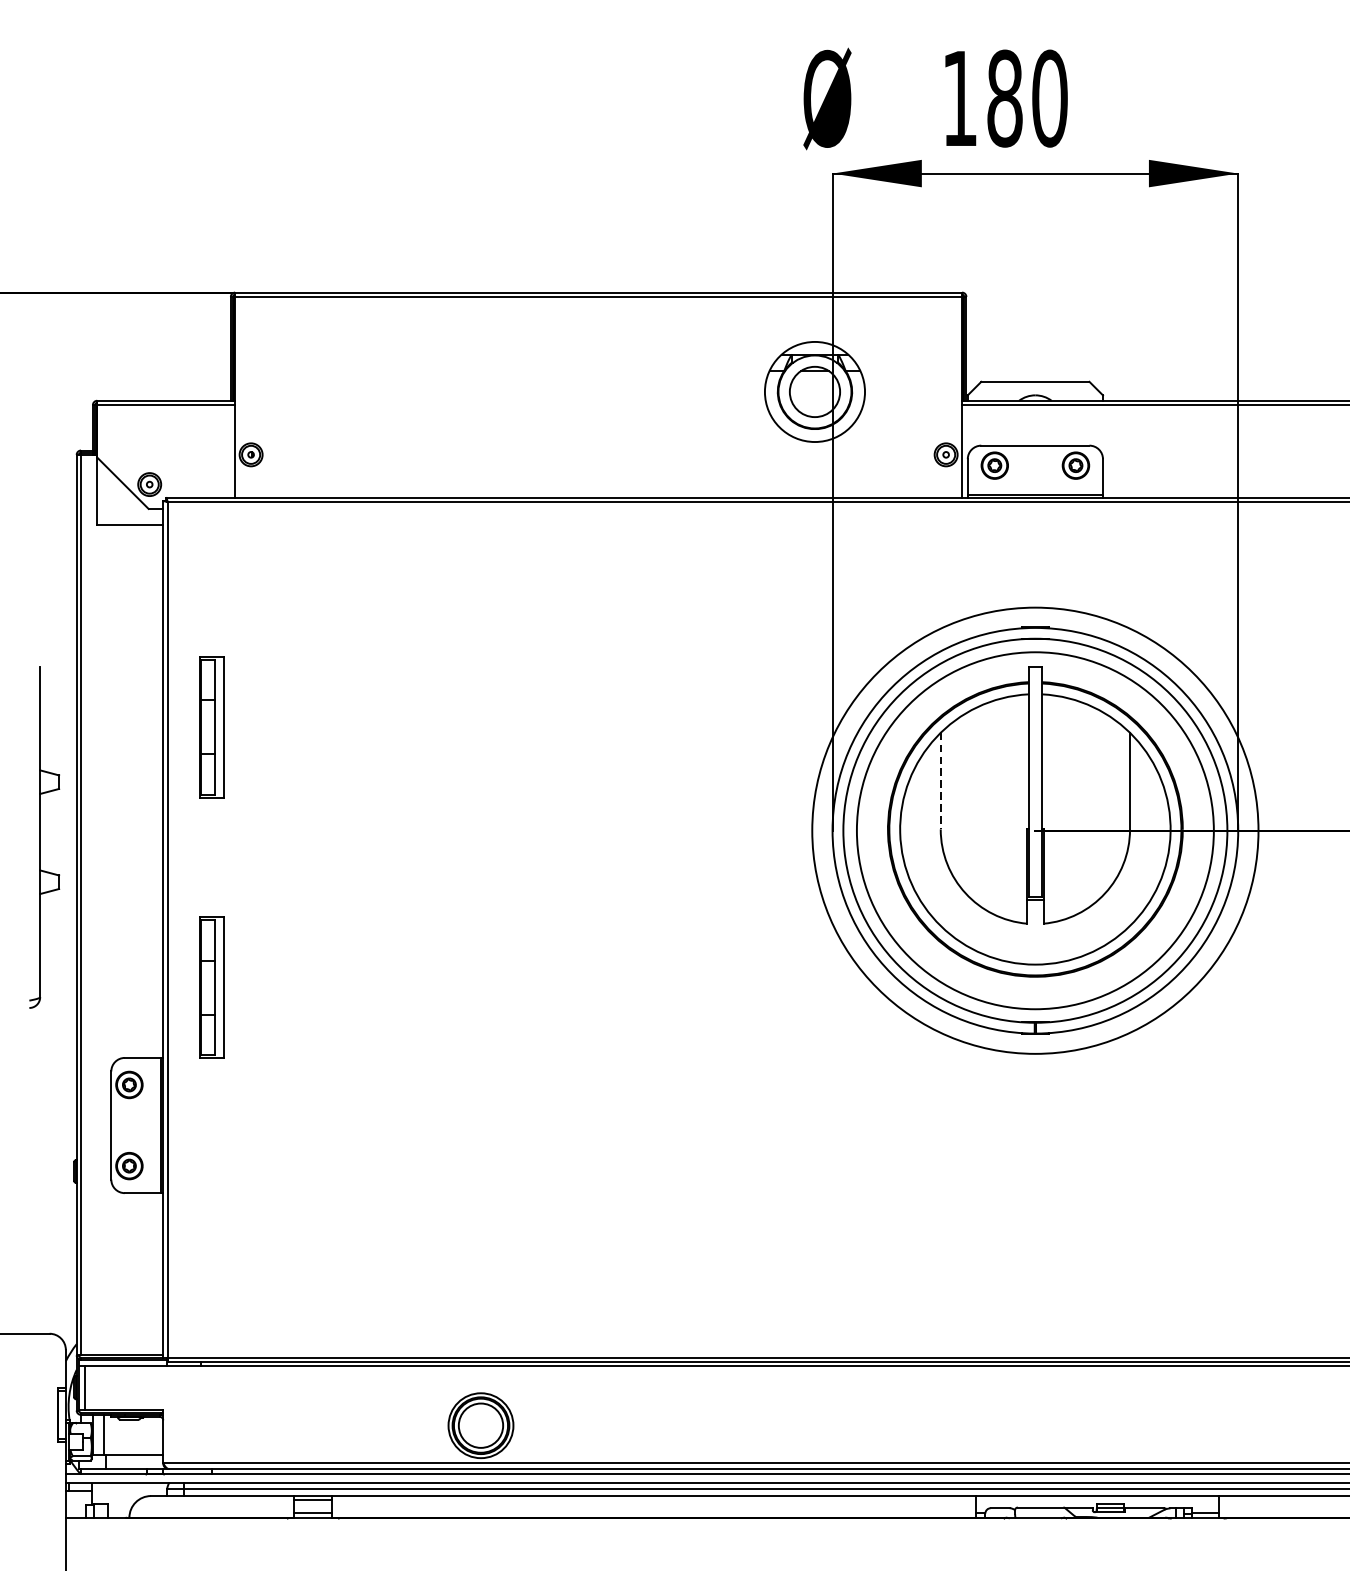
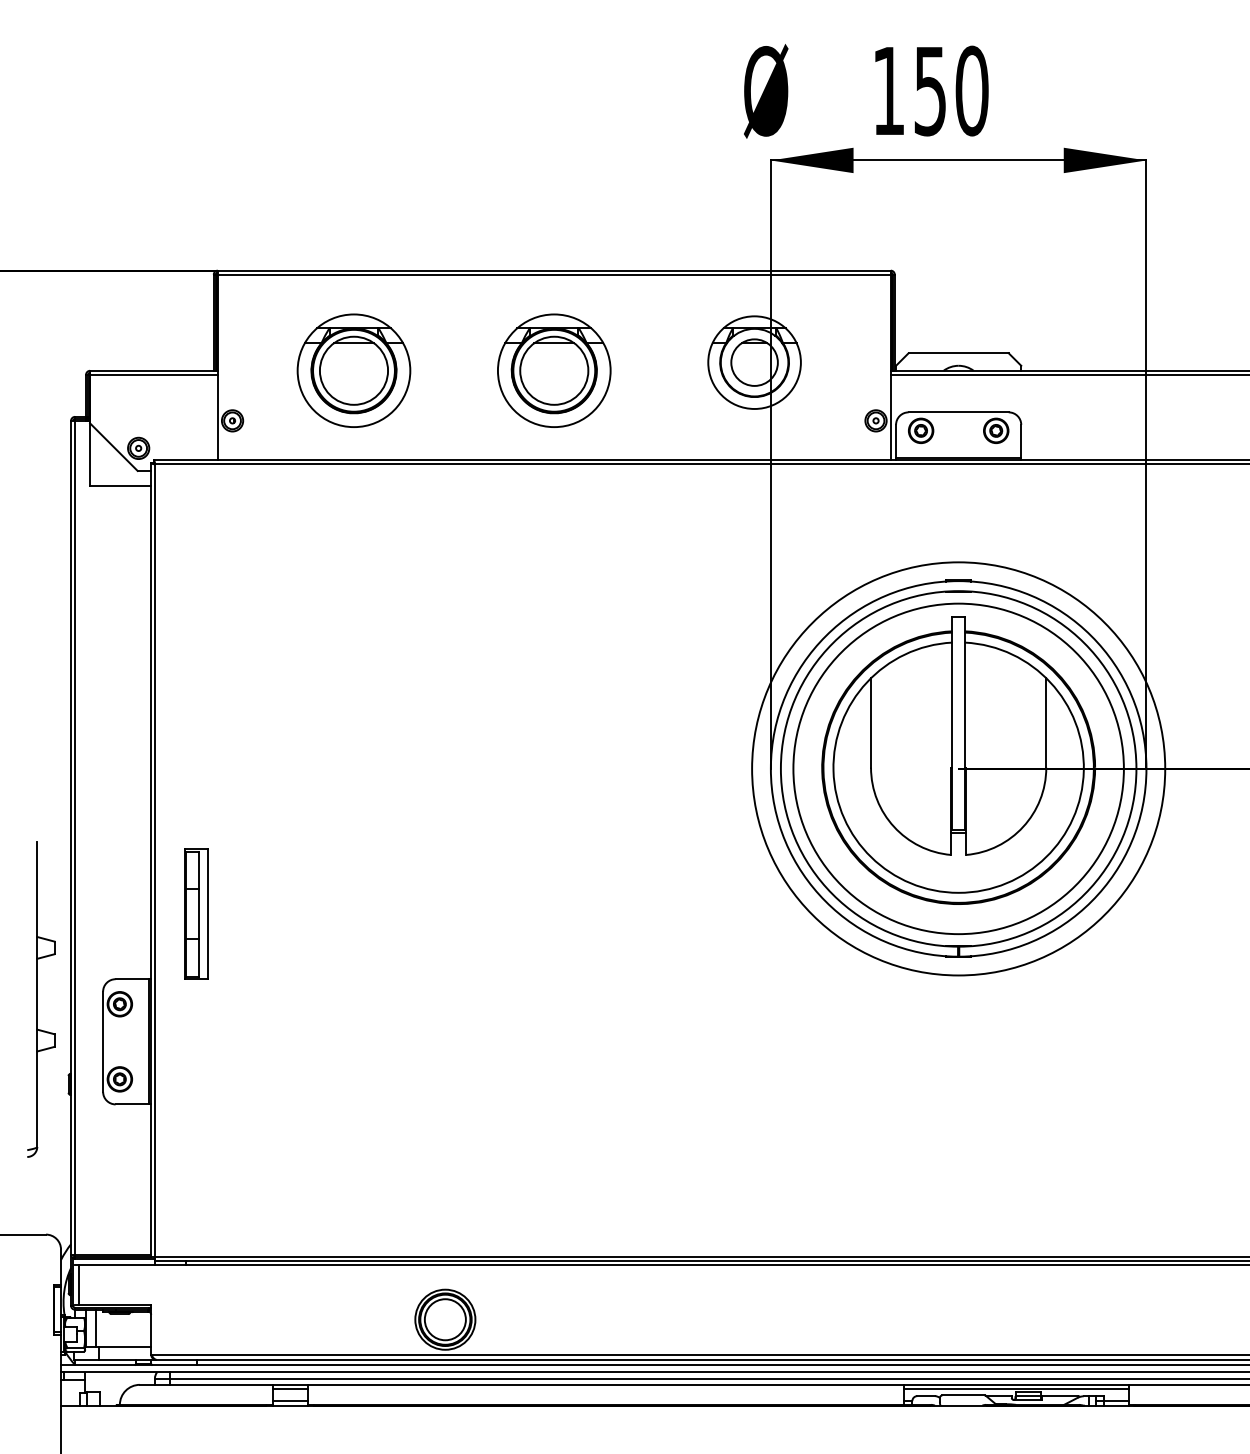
text: (1004, 98) -> (930, 90), 180 -> 150
part: (381, 400) -> (353, 370), added
part: (598, 400) -> (554, 370), added
part: (212, 726) -> (196, 672), removed
line: (941, 780) -> (871, 722), dashed -> solid
part: (44, 837) -> (41, 999), moved
line: (1096, 1499) -> (1015, 1388), added

